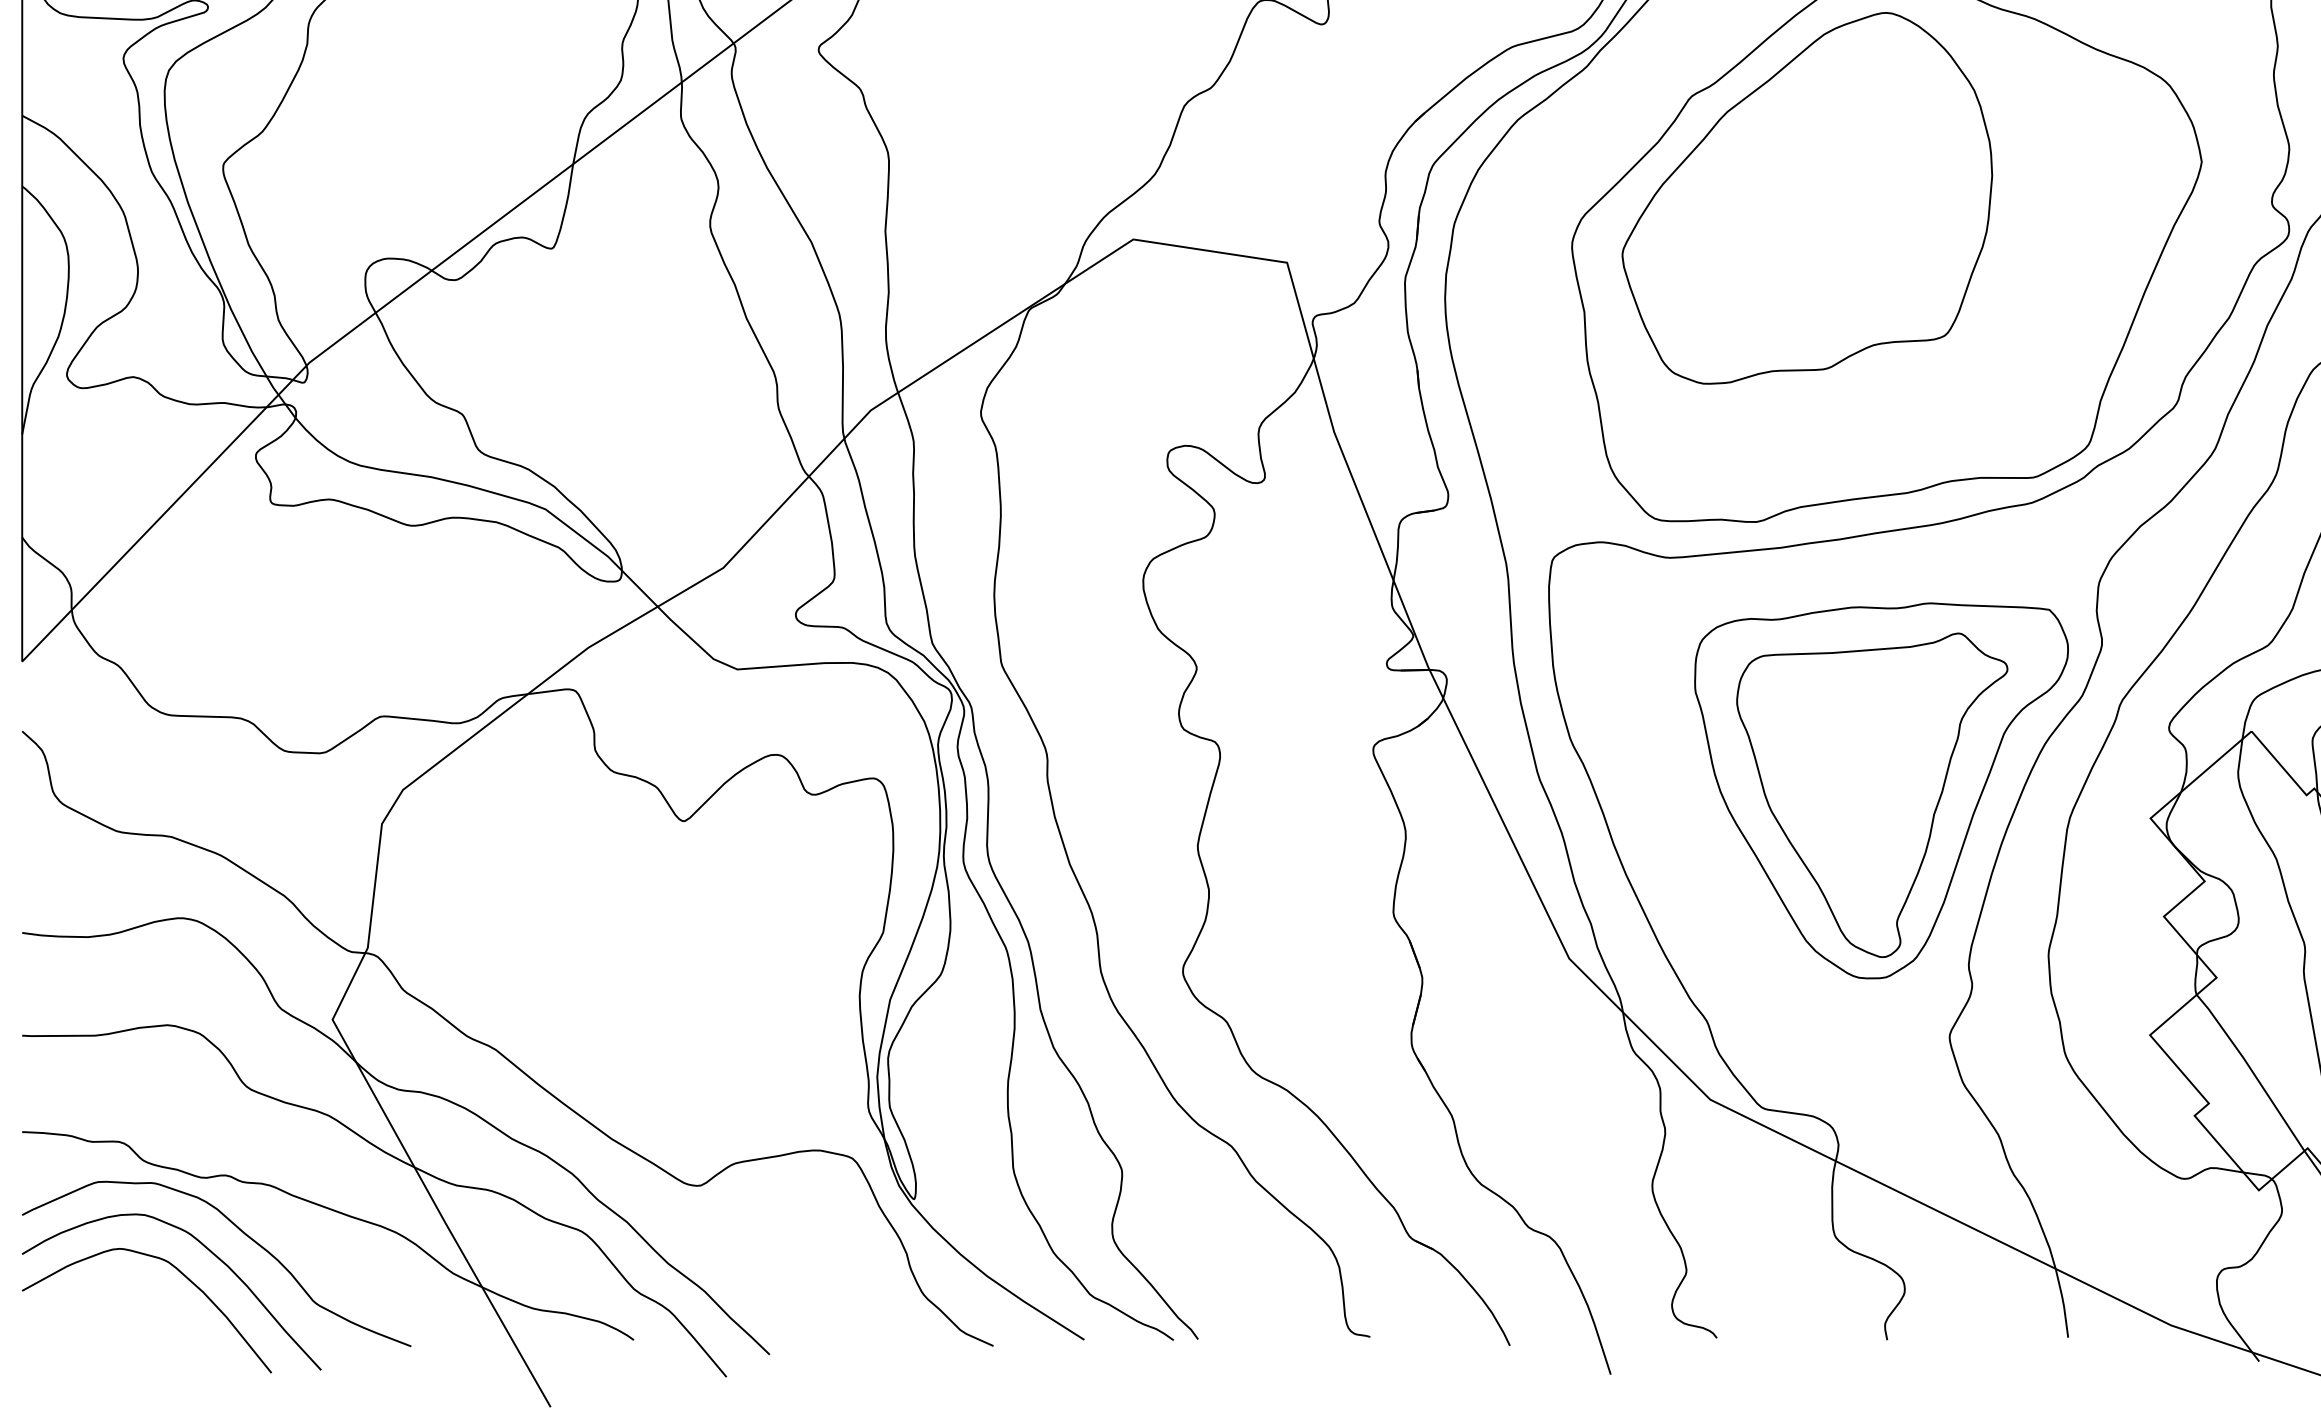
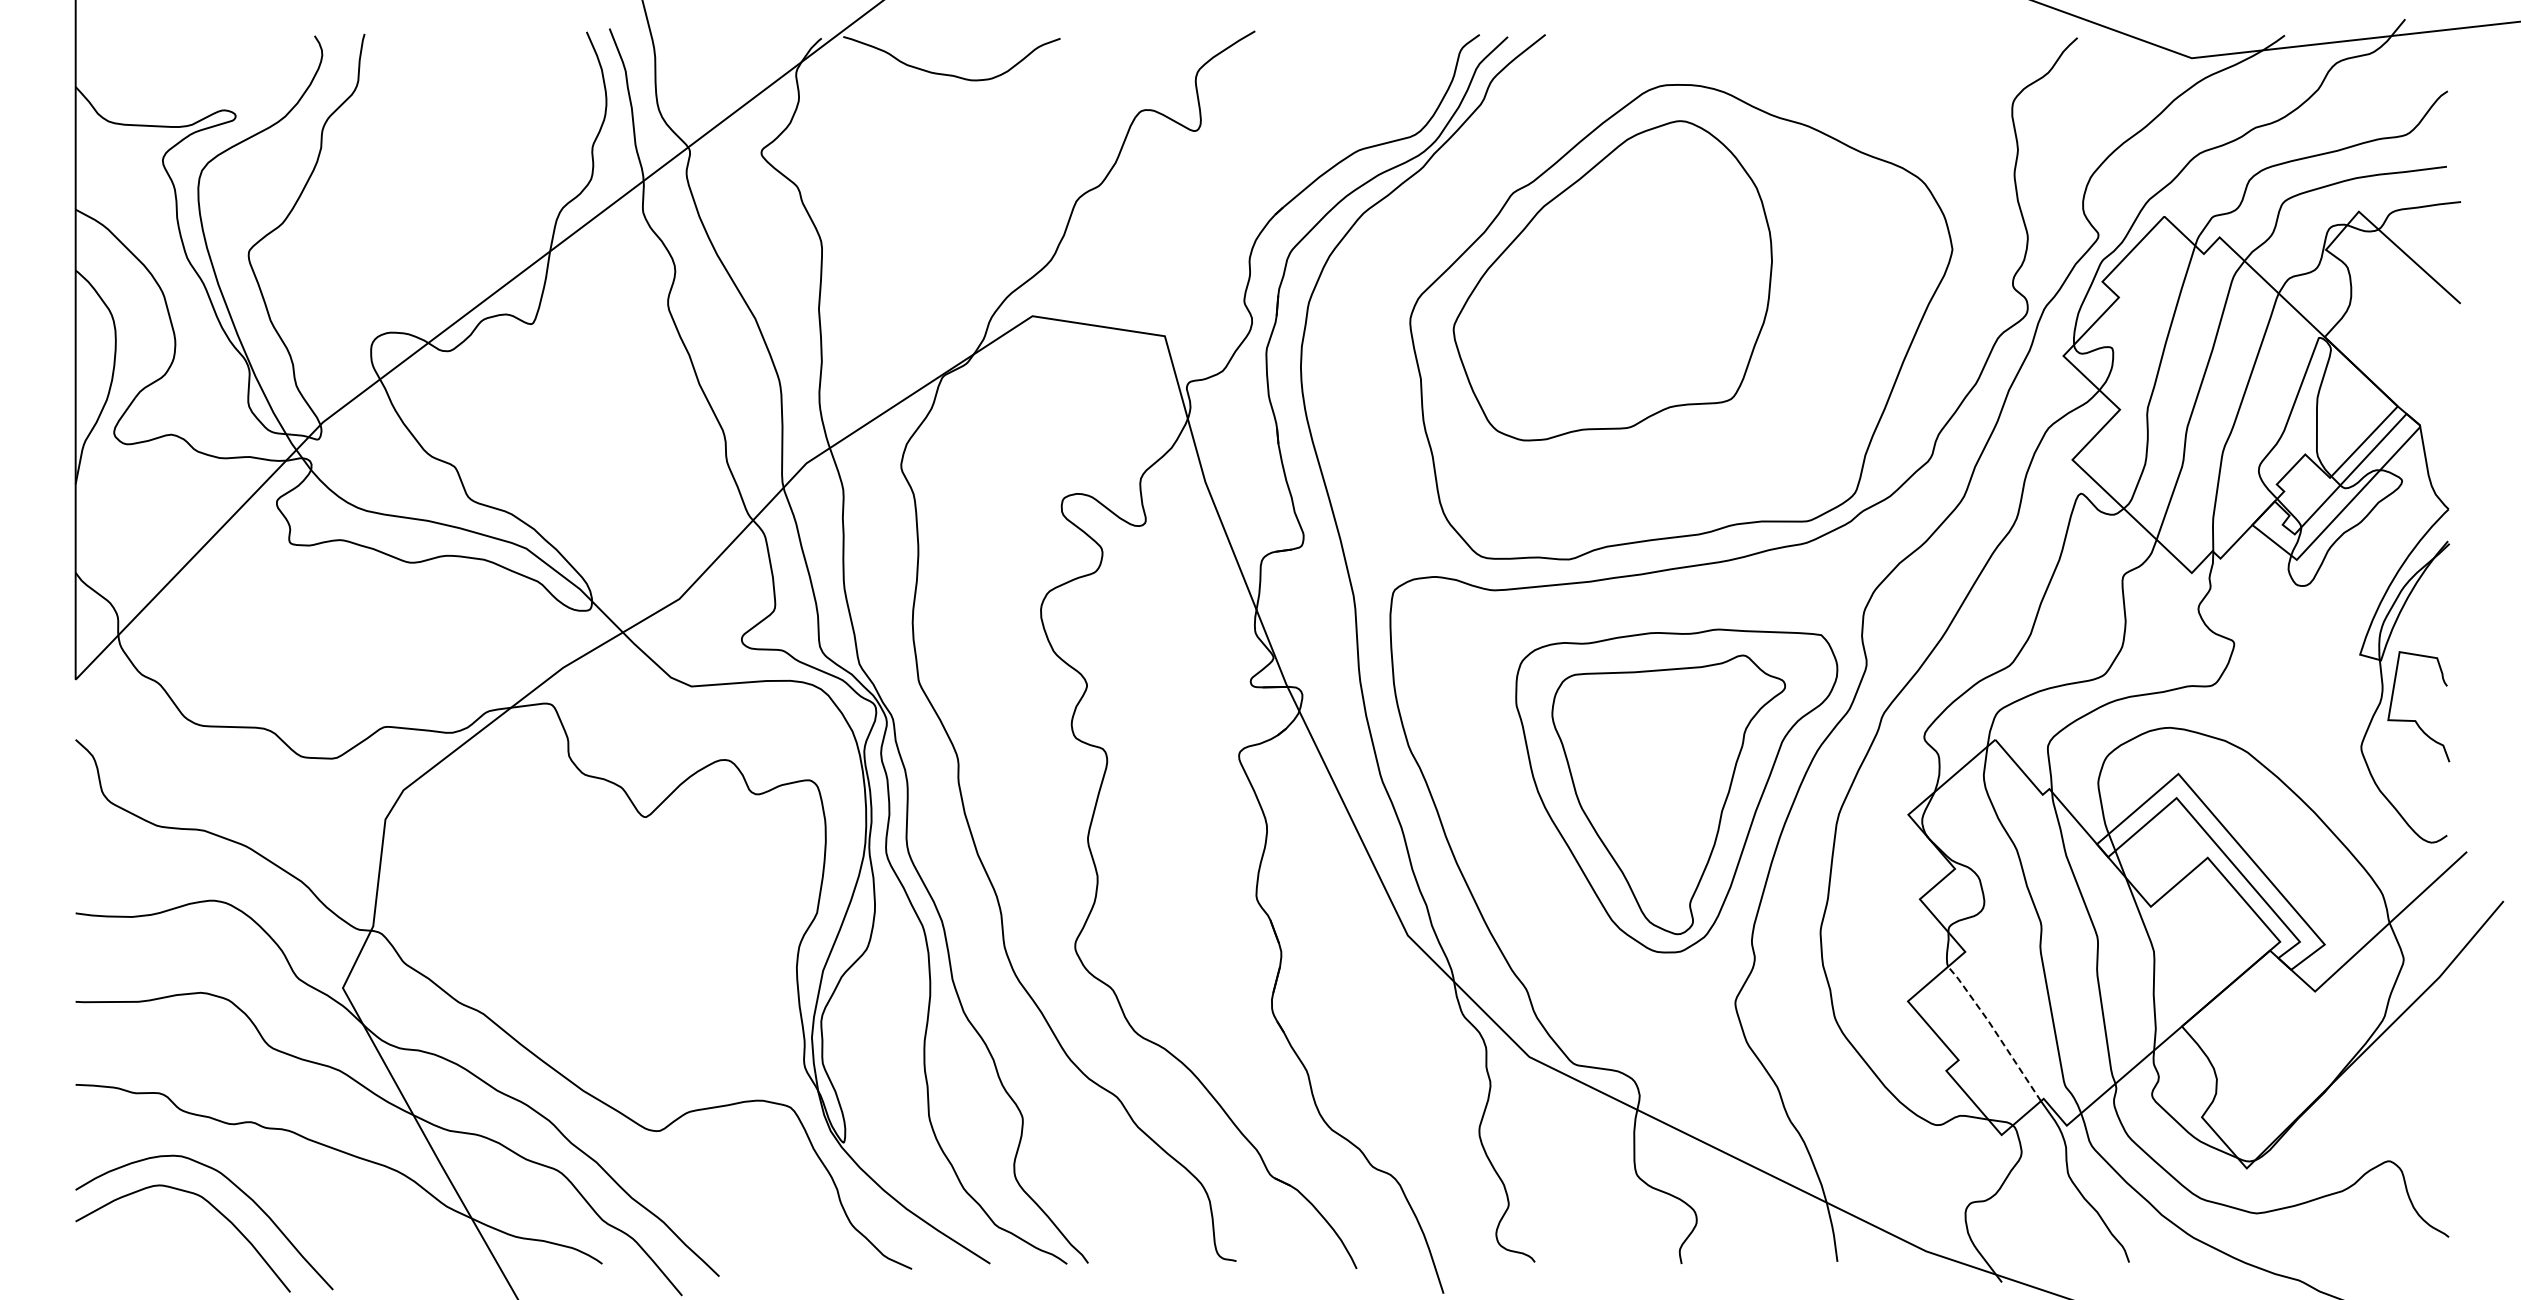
line: (2251, 1070) -> (1995, 1031), solid -> dashed
curve: (241, 1232) -> (264, 1171), removed

